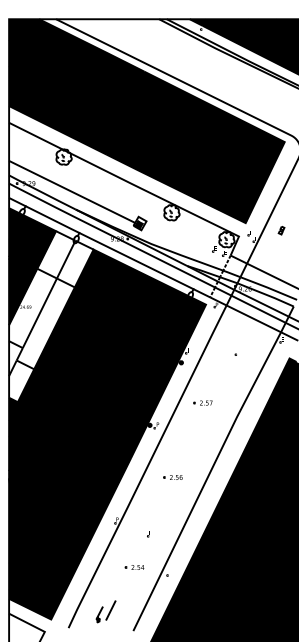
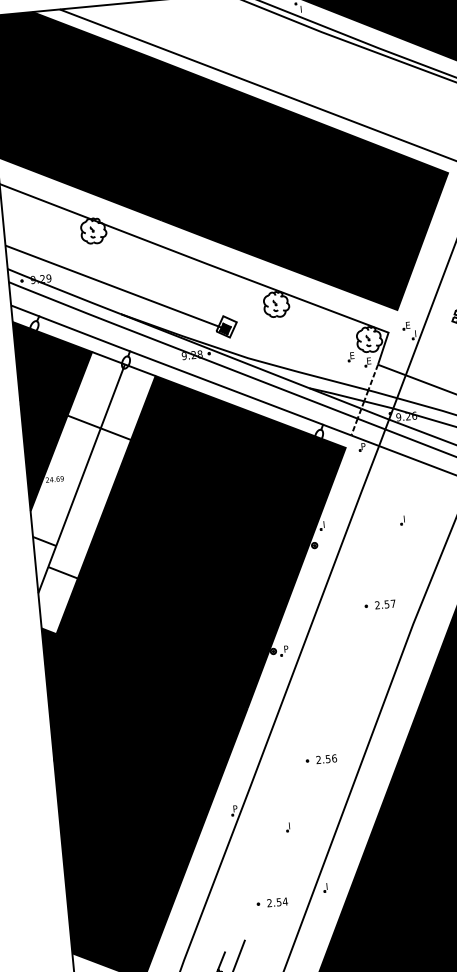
part: (202, 402) -> (379, 604), moved
part: (172, 477) -> (320, 759), moved
part: (134, 567) -> (272, 902), moved

